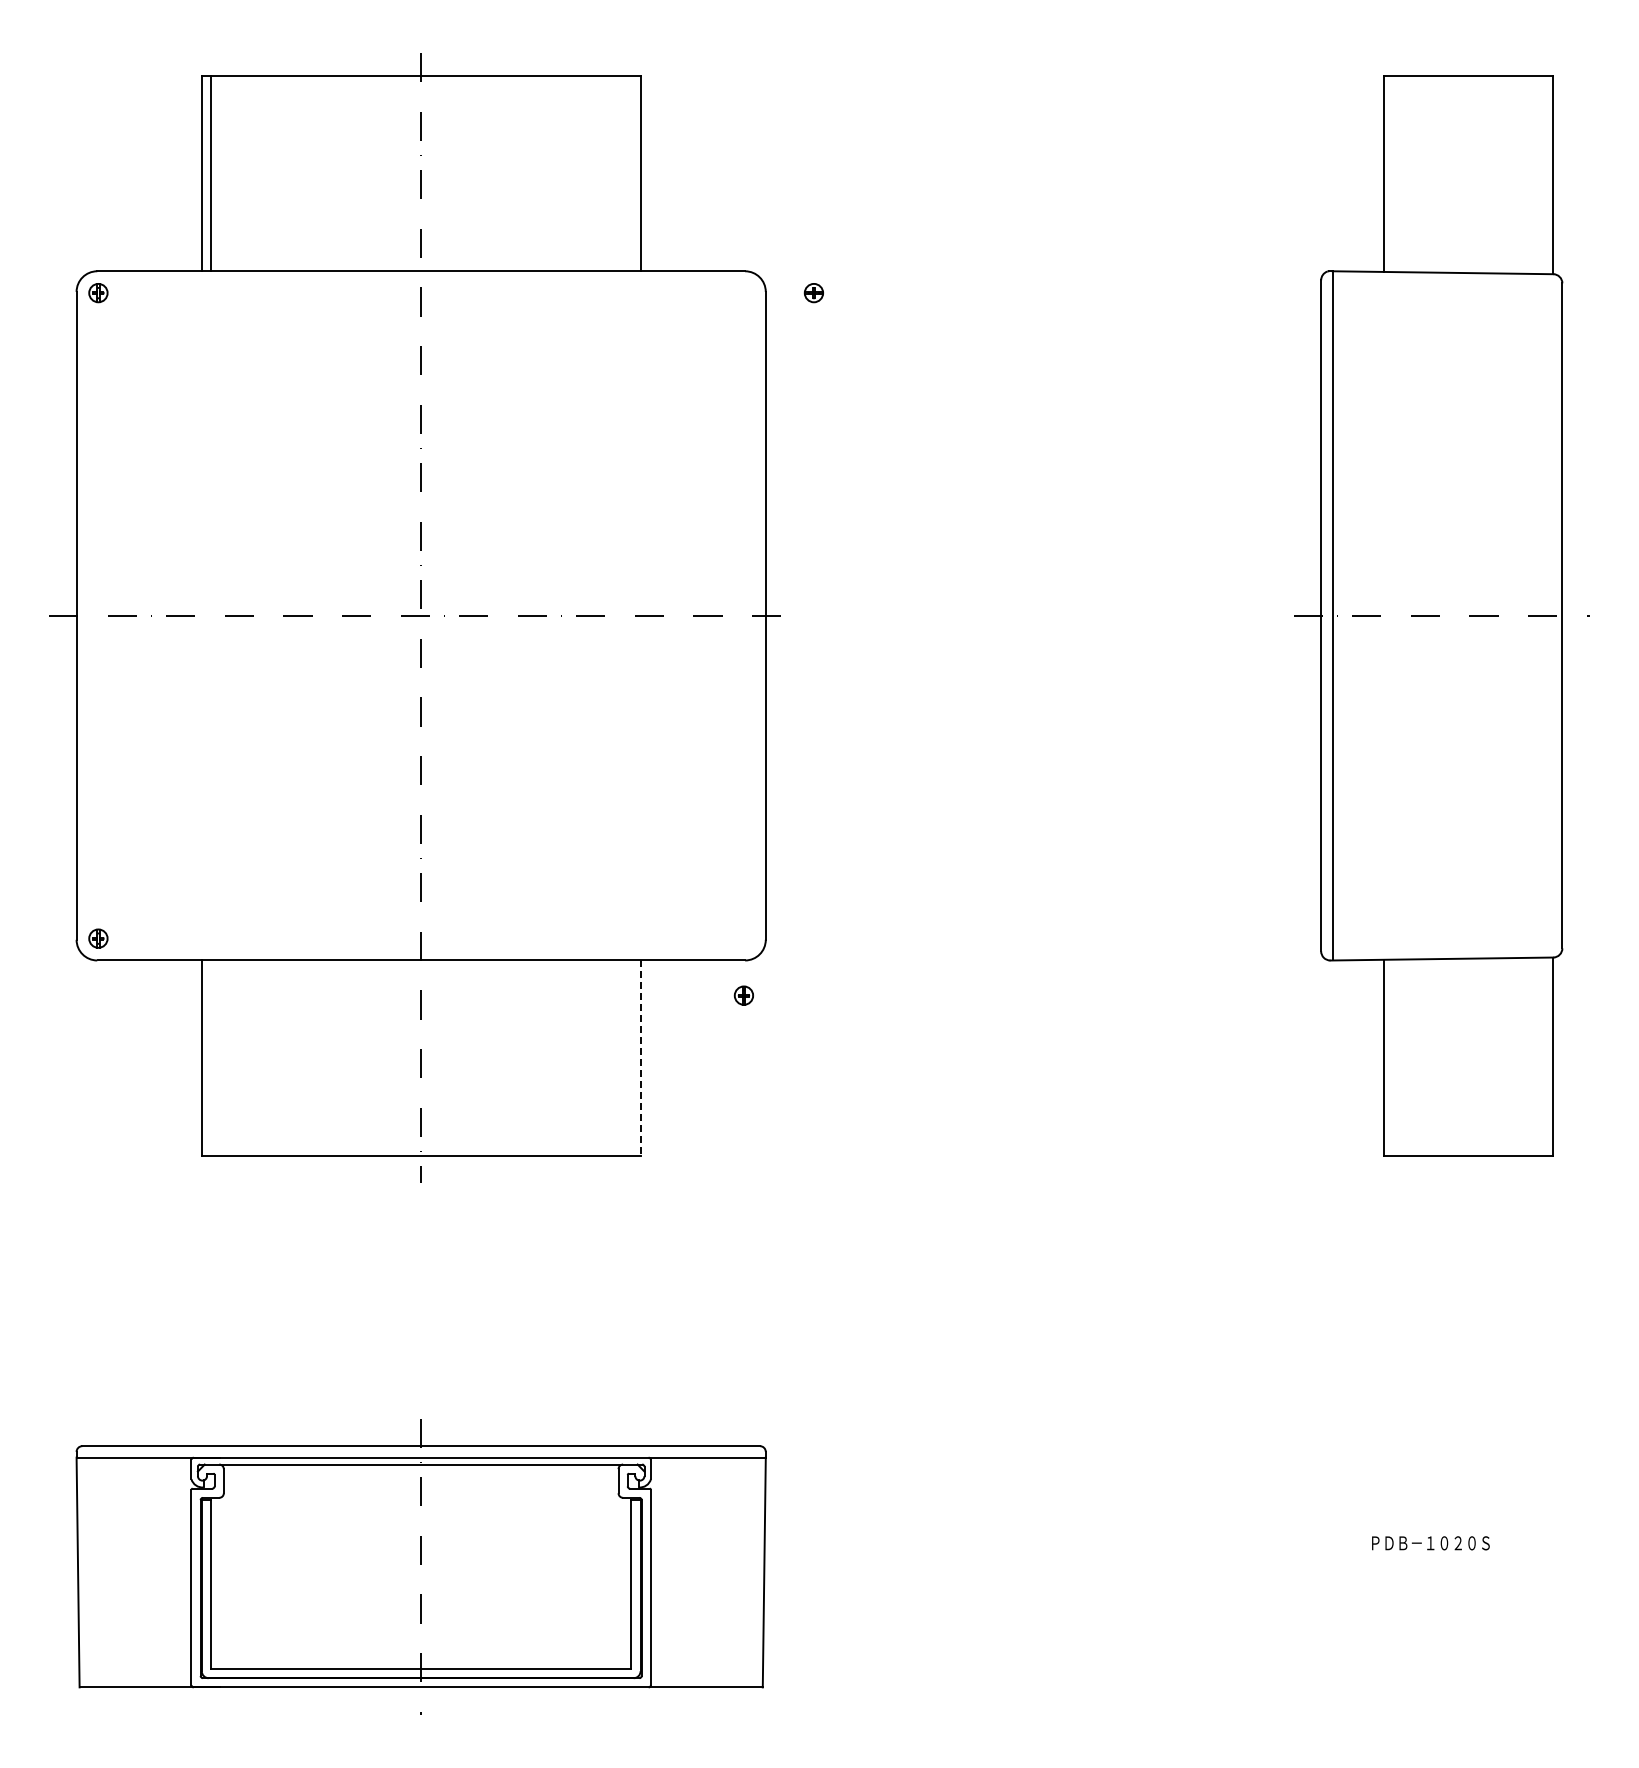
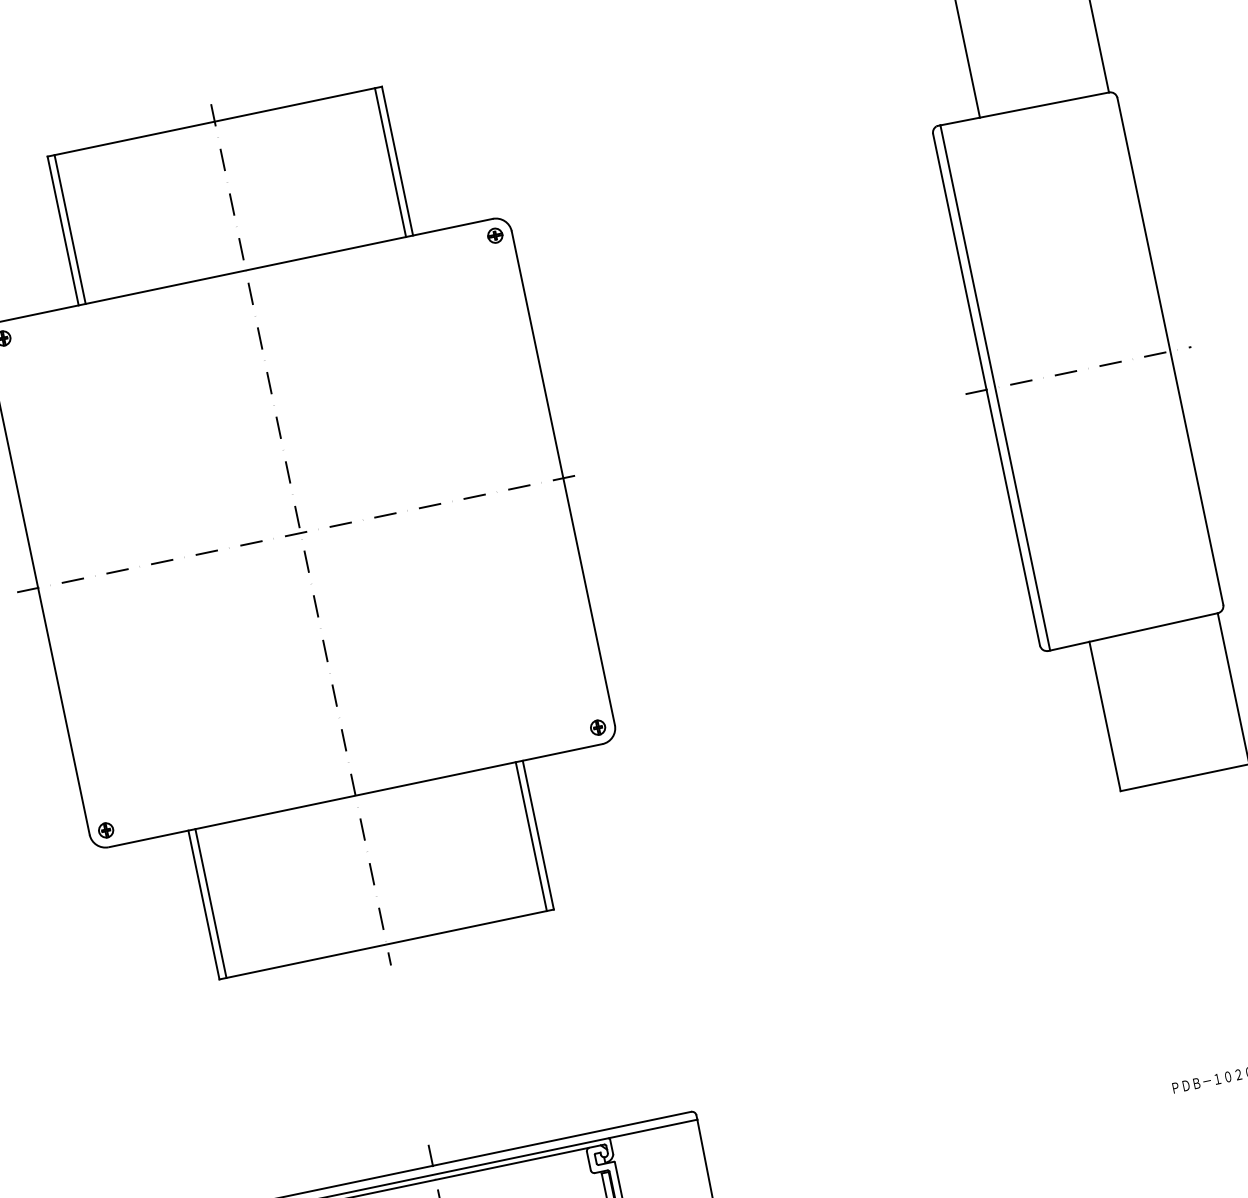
line: (631, 173) -> (390, 162), added
part: (813, 293) -> (495, 236), moved
part: (743, 995) -> (597, 727), moved
line: (210, 1057) -> (210, 903), added
line: (631, 1057) -> (531, 836), added
line: (640, 1058) -> (538, 835), dashed -> solid

